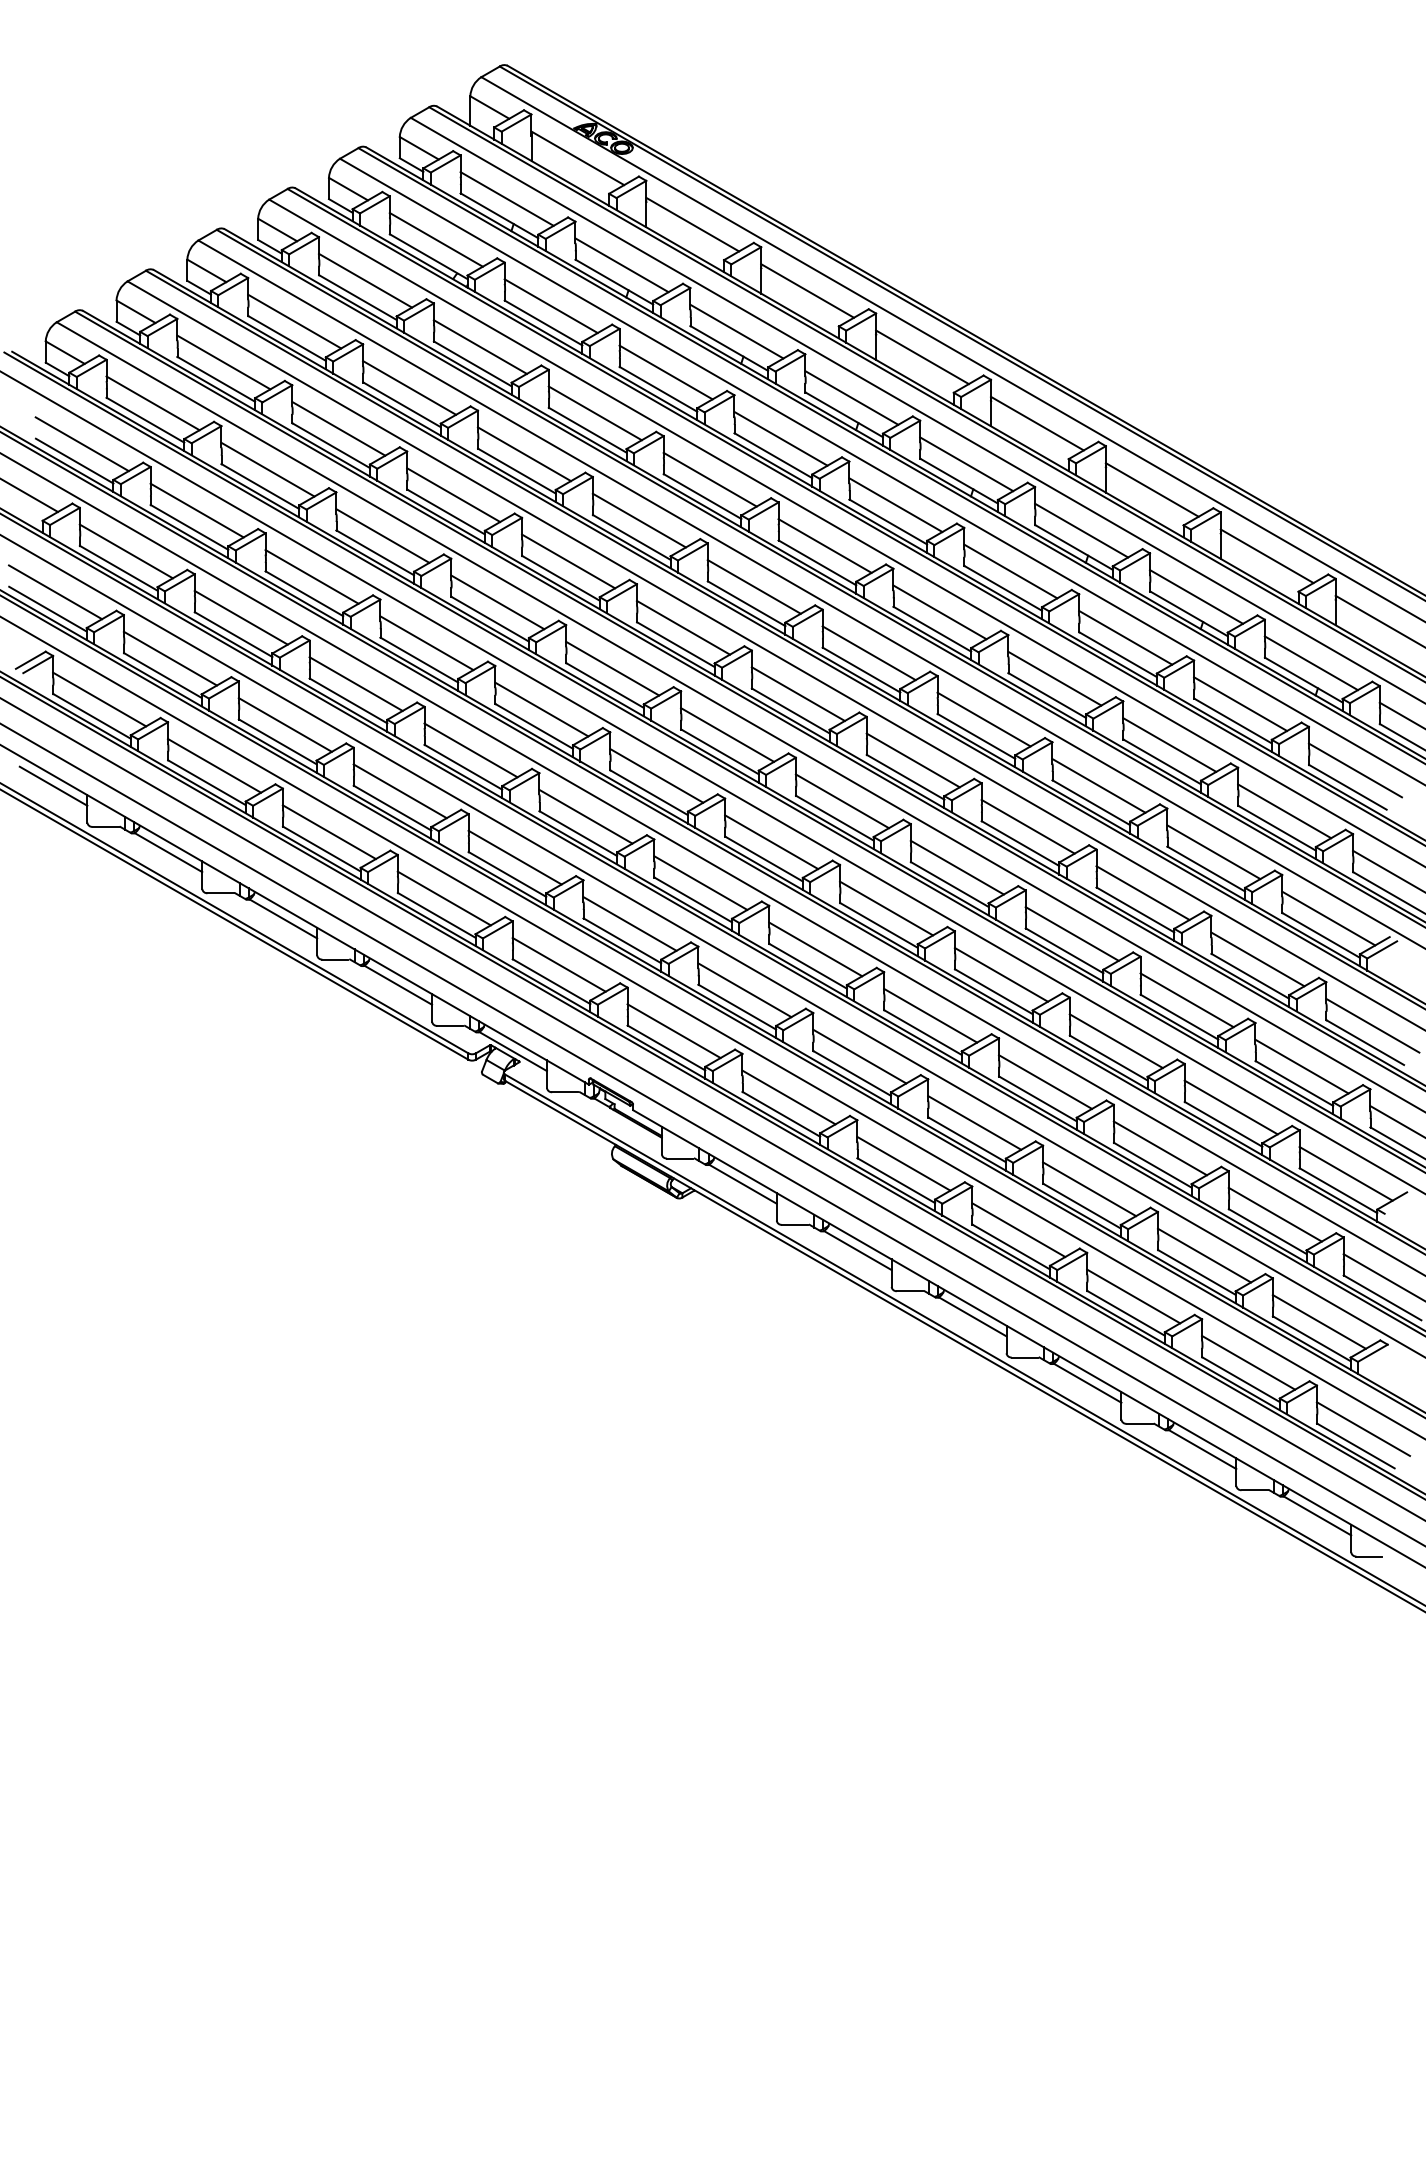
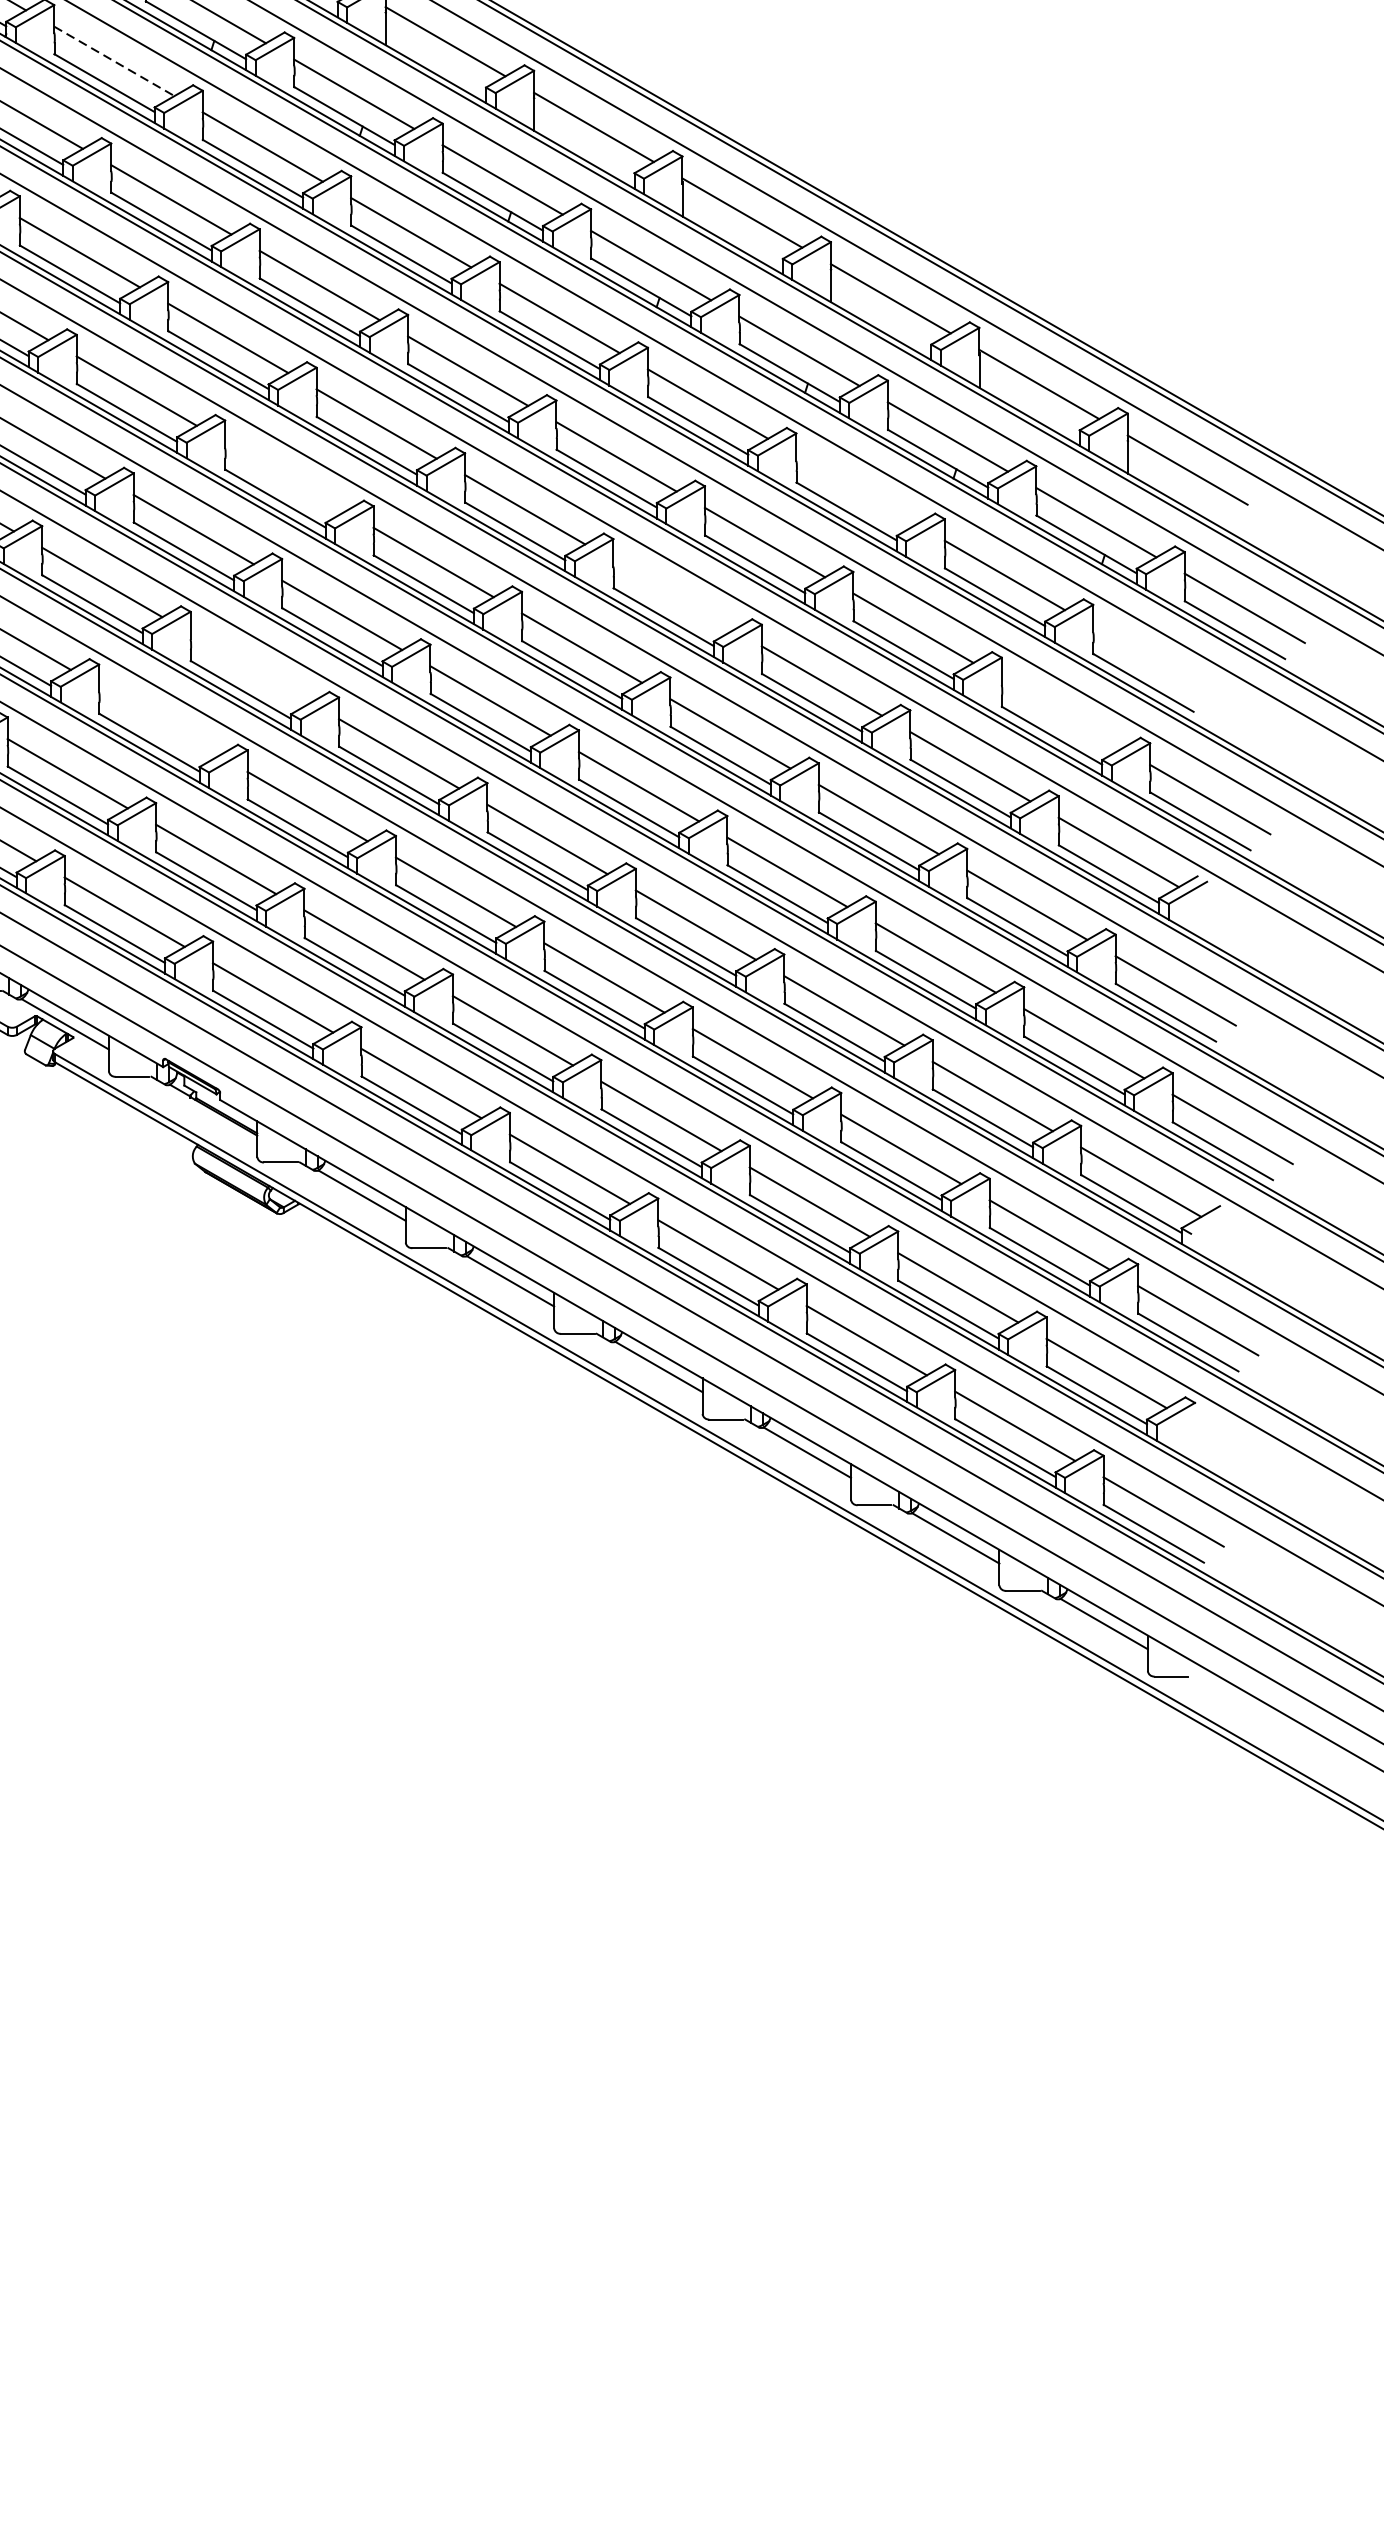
line: (551, 306) -> (114, 61), solid -> dashed
line: (683, 627) -> (285, 476), removed
line: (1125, 637) -> (856, 489), removed
line: (983, 719) -> (672, 595), removed
line: (1355, 770) -> (1153, 661), removed
line: (656, 775) -> (250, 667), removed
line: (1284, 811) -> (1061, 714), removed
line: (585, 816) -> (158, 720), removed

